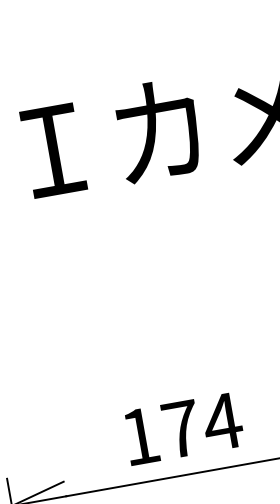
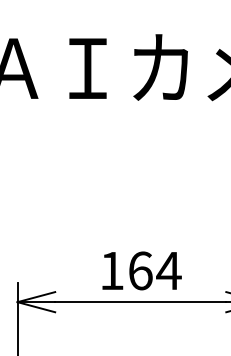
text: (181, 428) -> (140, 270), 174 -> 164

